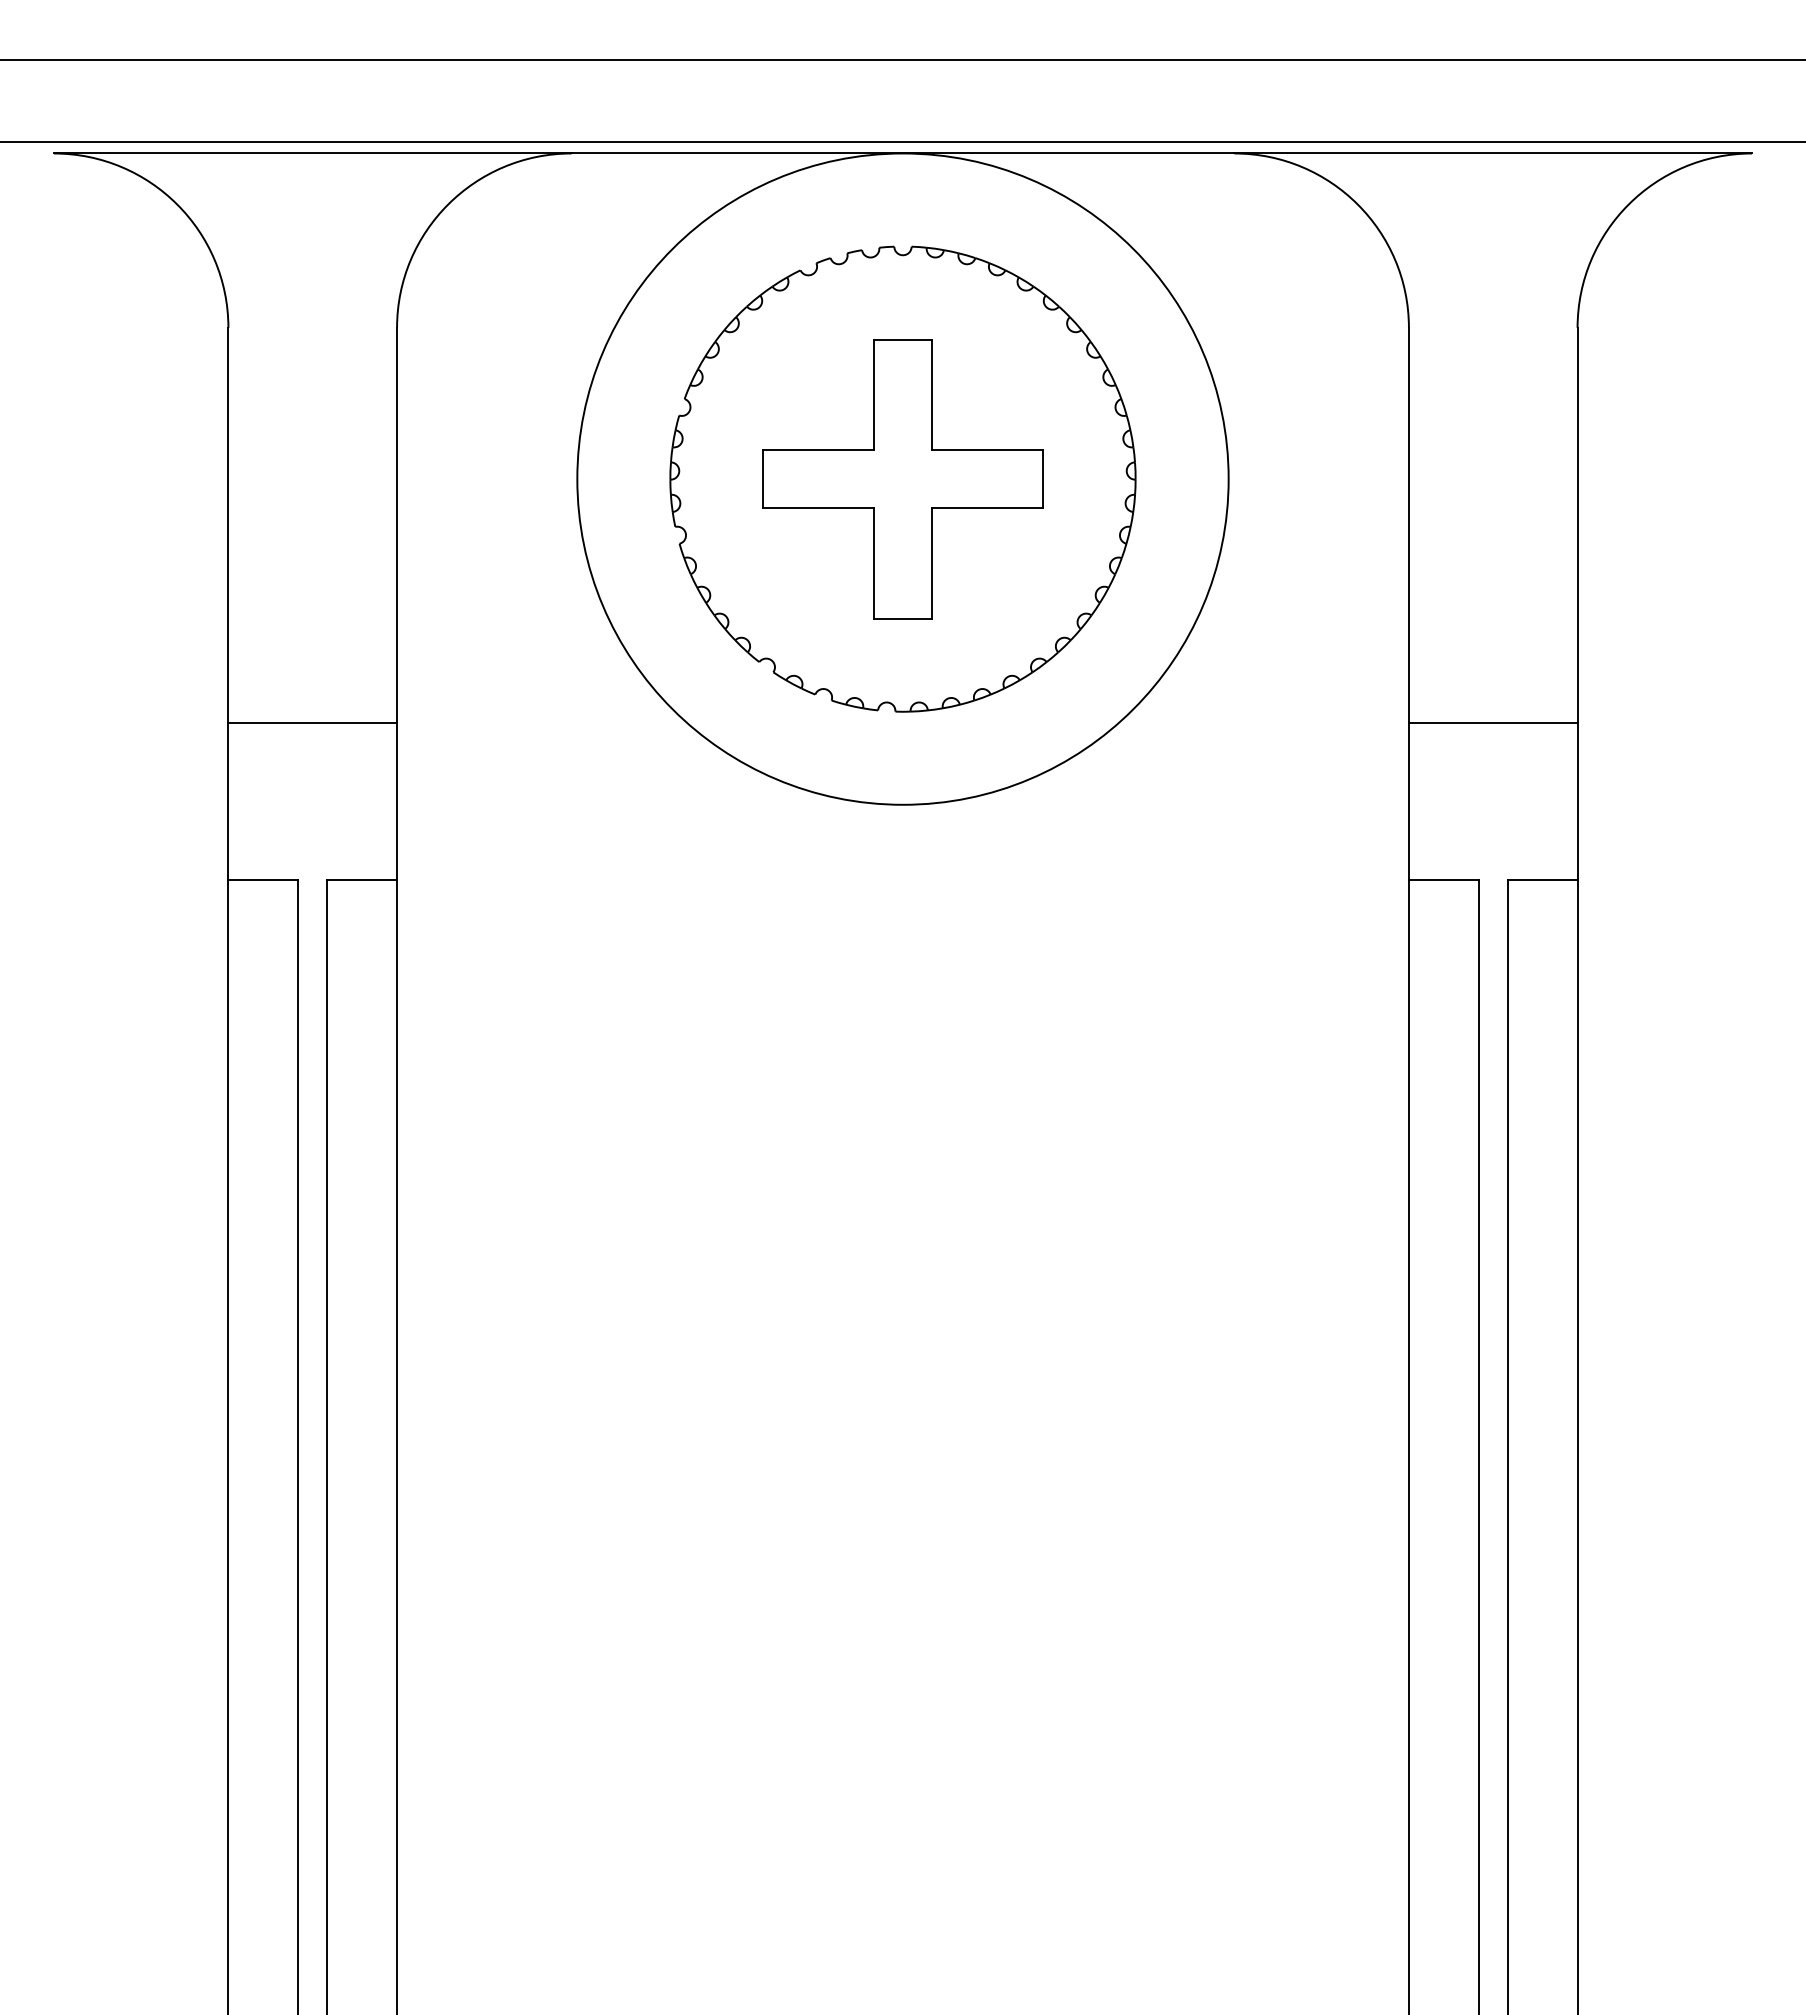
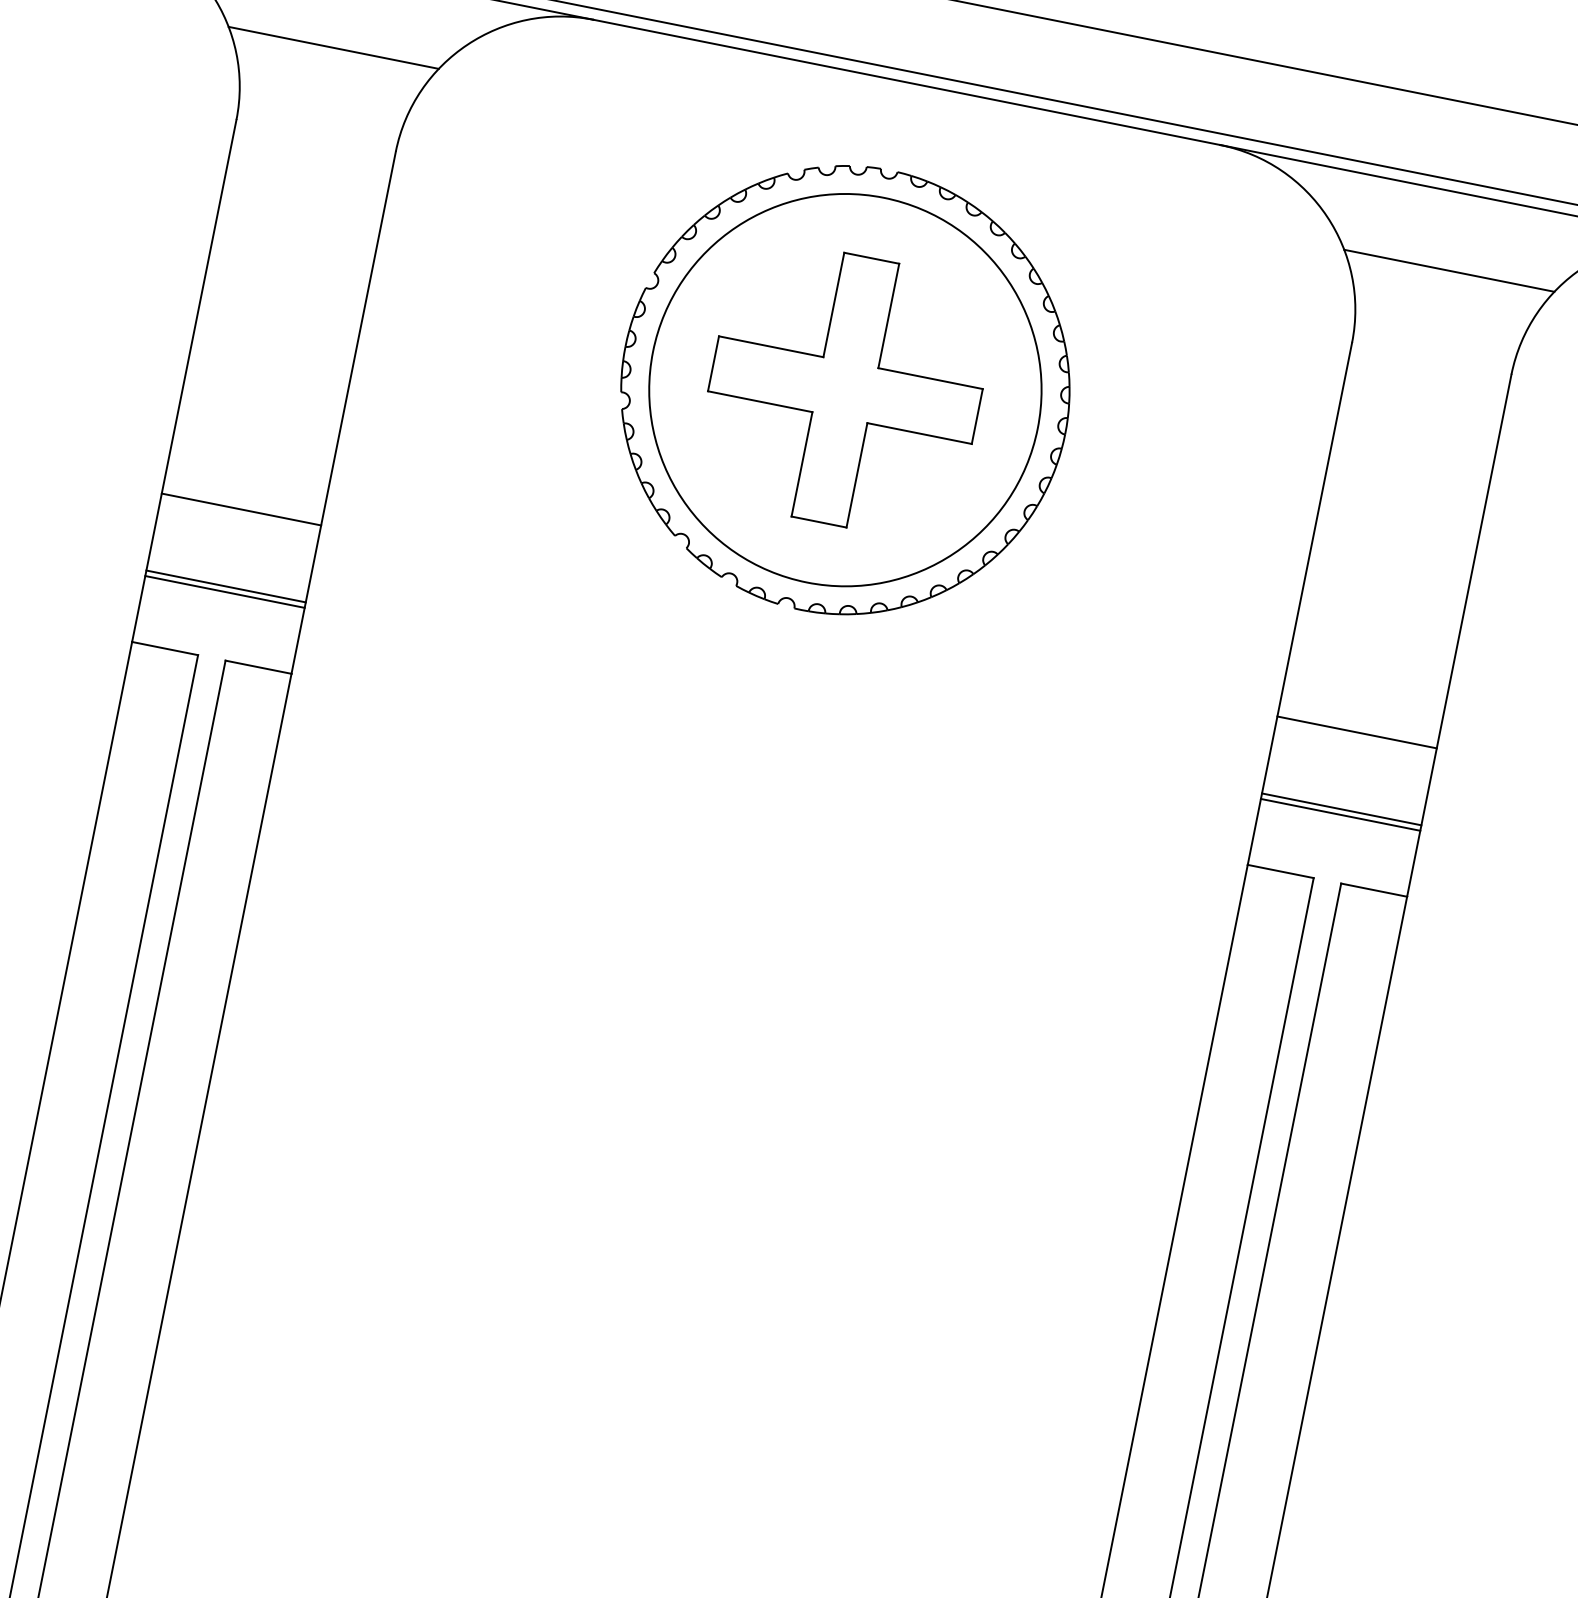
line: (312, 234) -> (333, 47), added
line: (1493, 234) -> (1449, 270), added
circle: (902, 478) -> (845, 389), size x0.62
line: (312, 804) -> (225, 586), added
line: (1492, 804) -> (1341, 808), added
line: (312, 810) -> (224, 591), added
line: (1492, 810) -> (1339, 814), added

